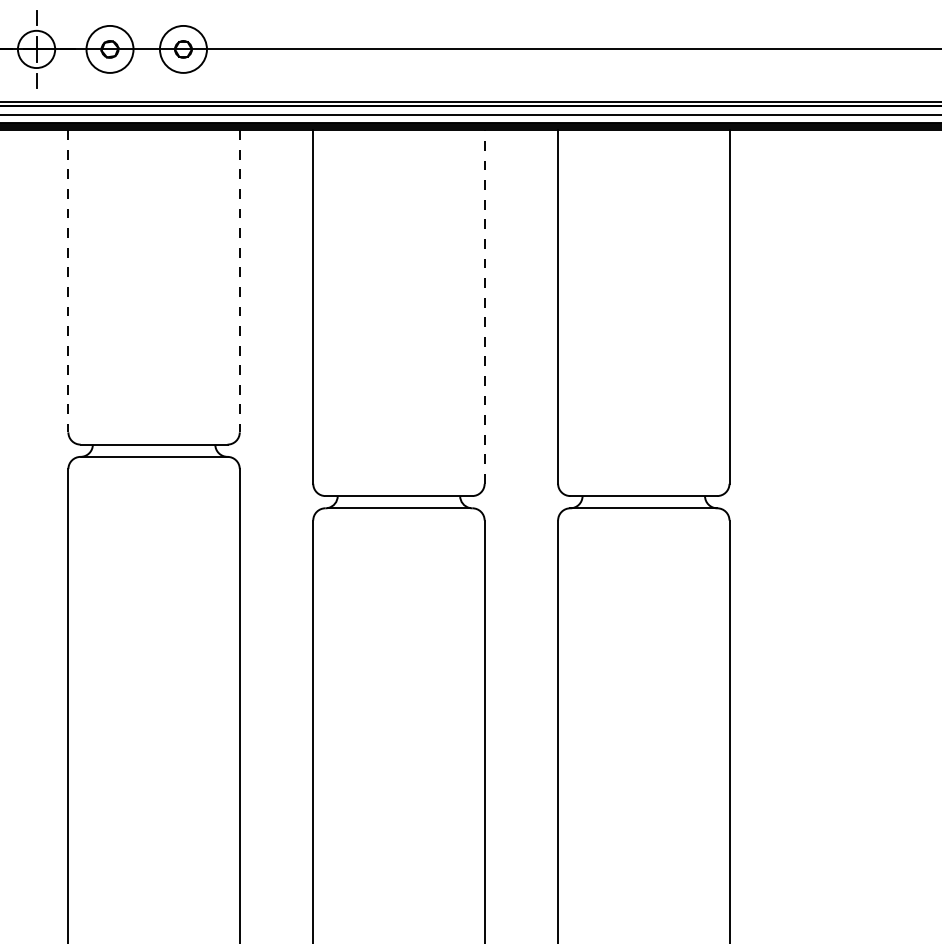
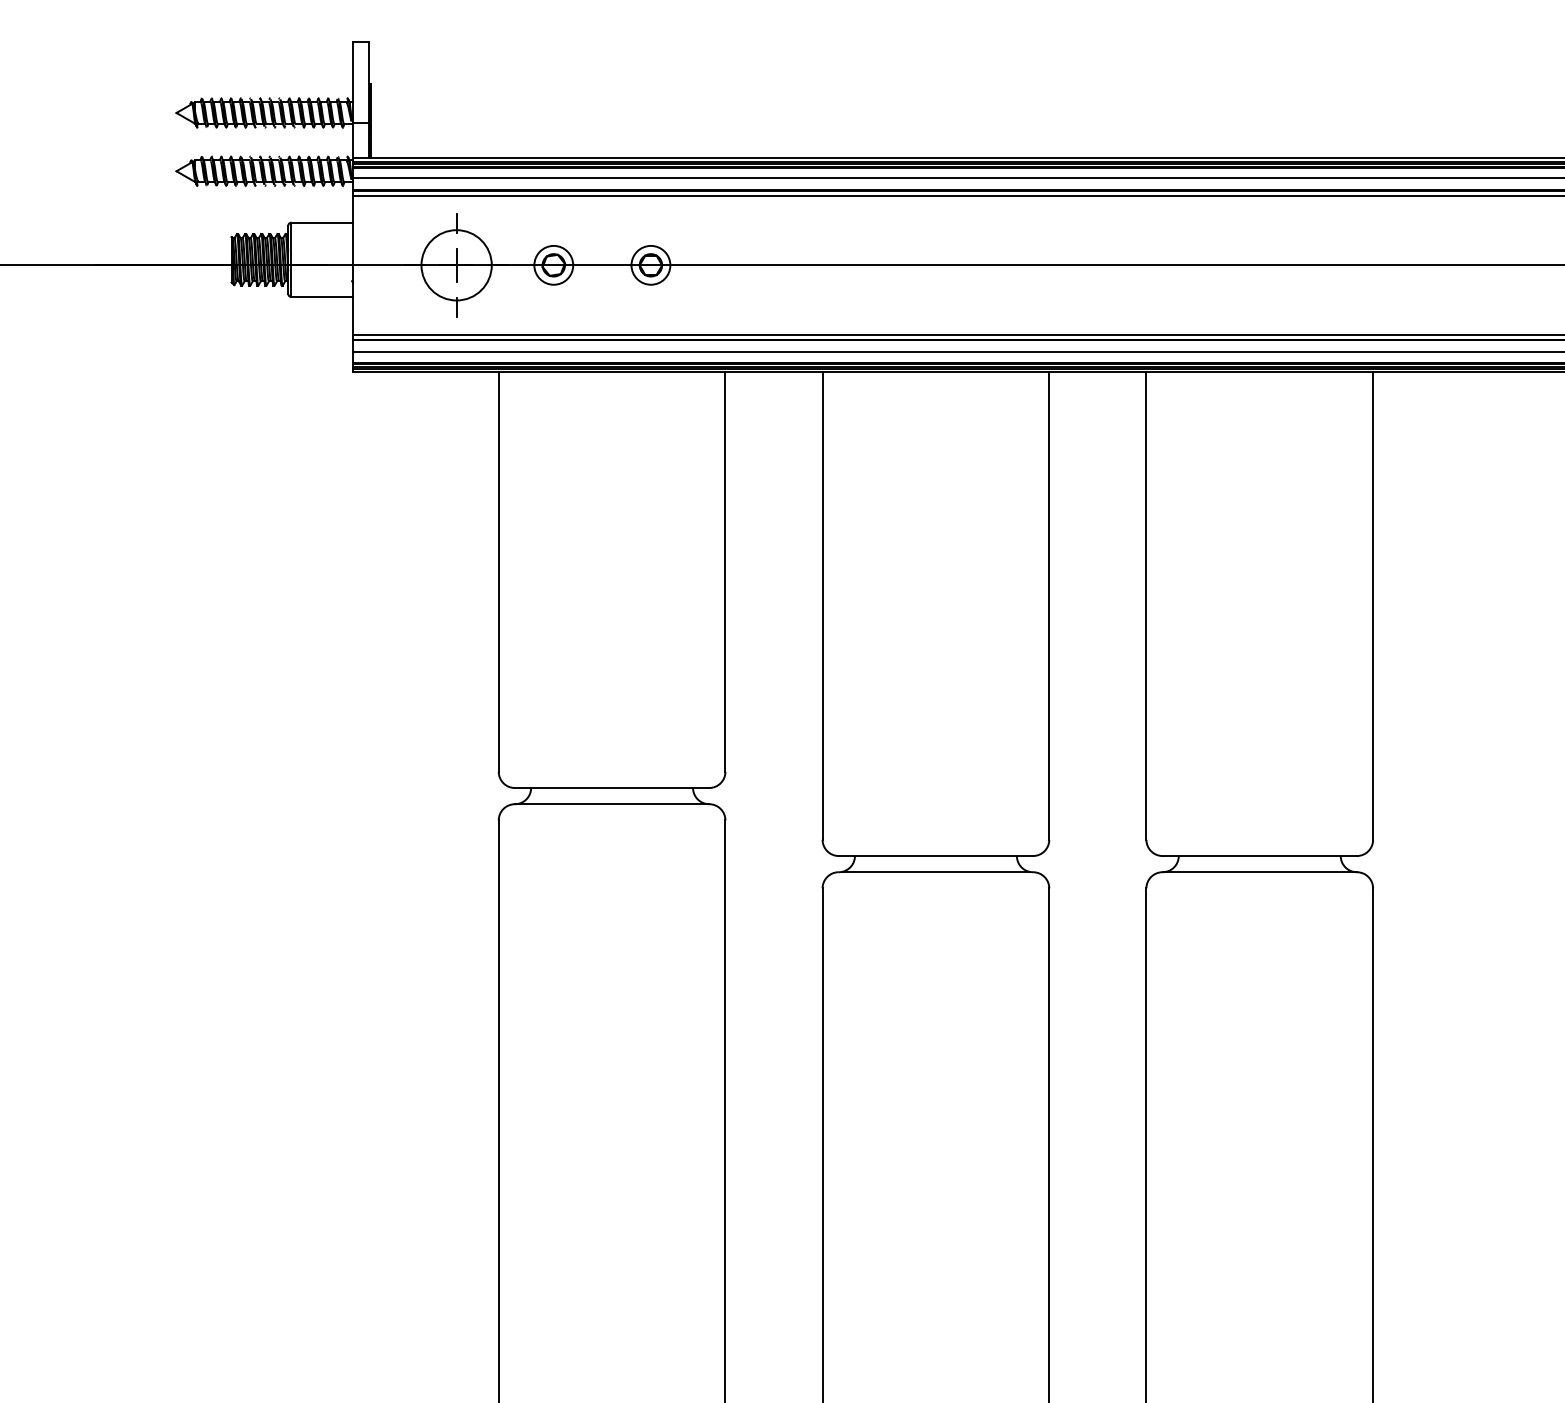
circle: (109, 48) -> (553, 264), size x0.62
circle: (183, 48) -> (650, 264), size x0.62
circle: (36, 49) -> (456, 265), size x1.43
line: (68, 281) -> (498, 572), dashed -> solid
line: (239, 281) -> (725, 572), dashed -> solid
line: (484, 307) -> (1049, 606), dashed -> solid

